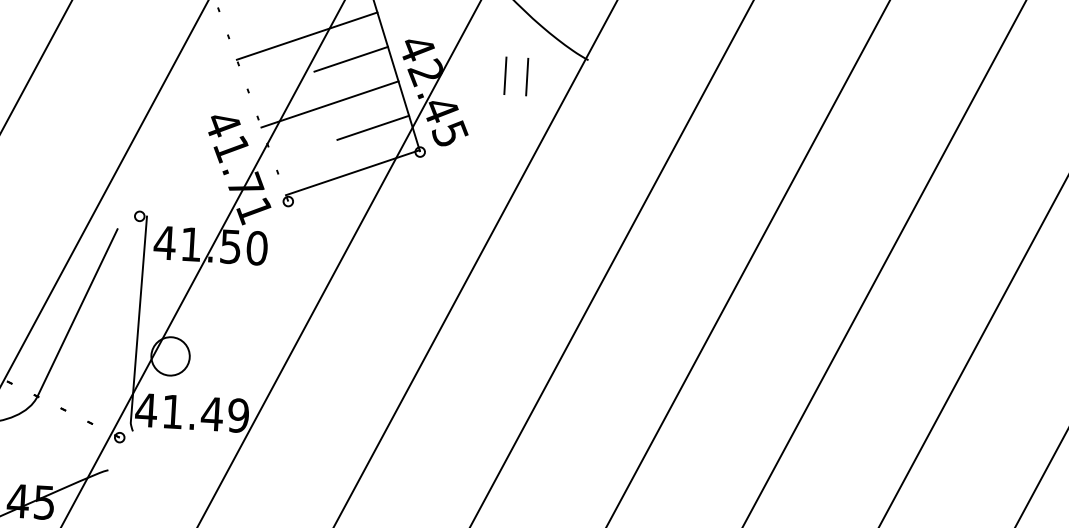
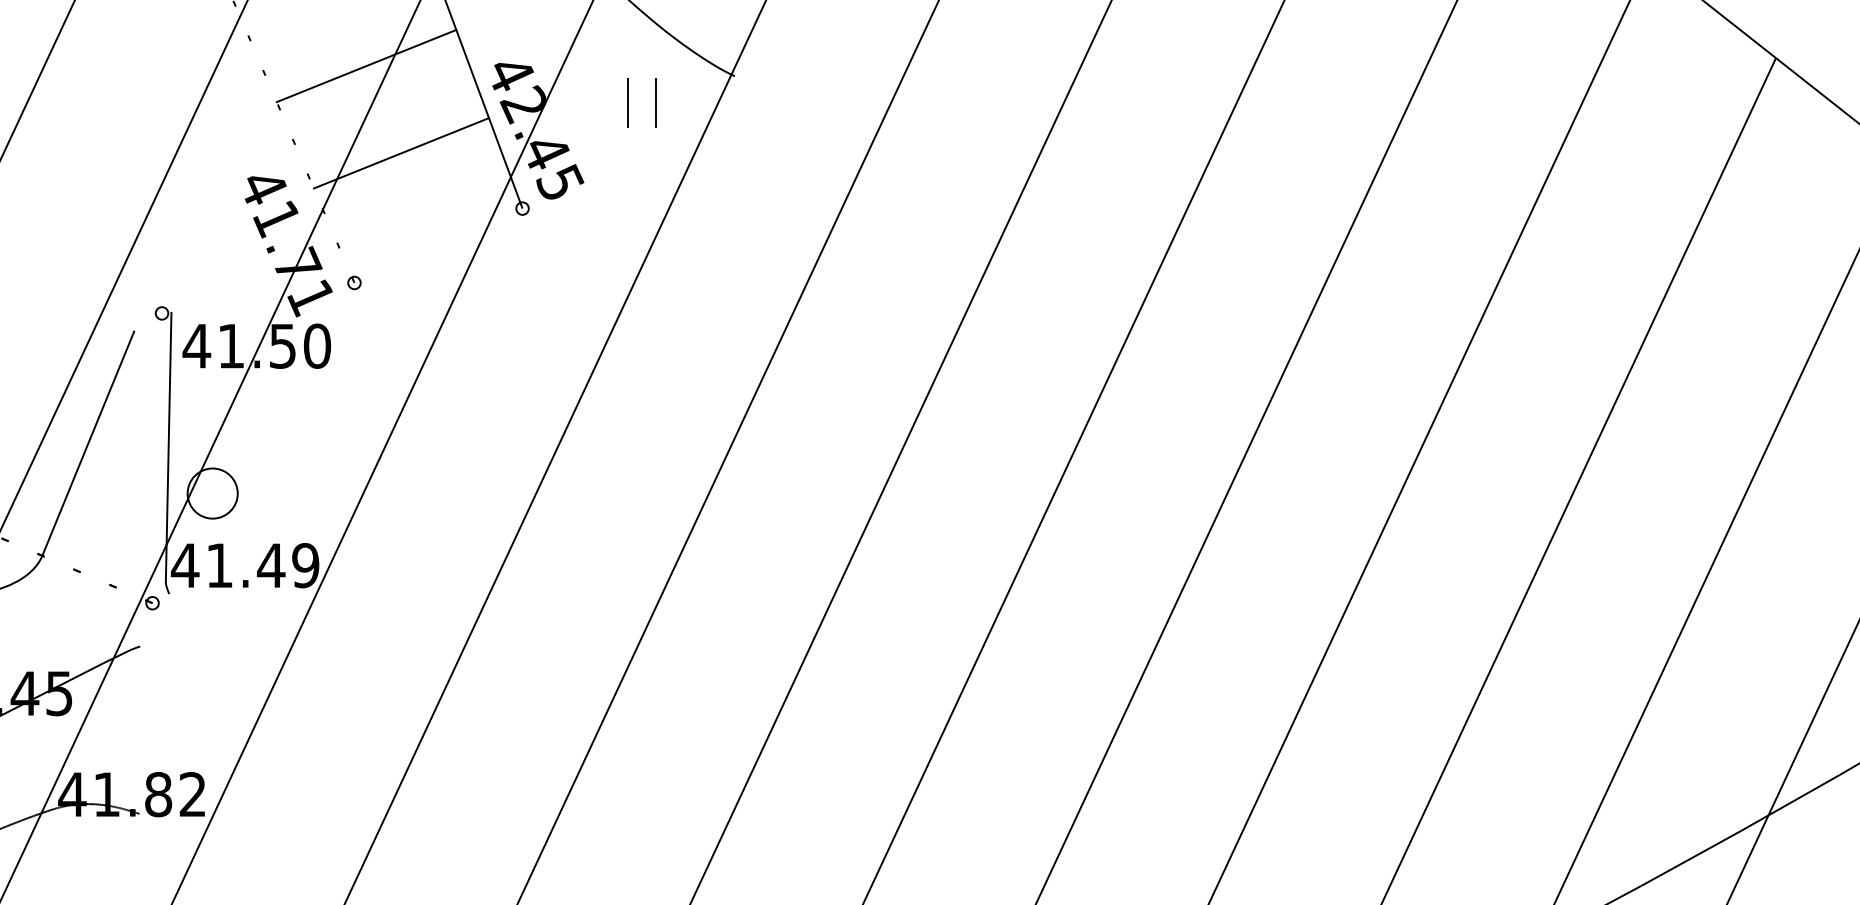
line: (351, 58) -> (425, 92), removed
line: (373, 127) -> (459, 180), removed
line: (352, 172) -> (435, 240), removed

